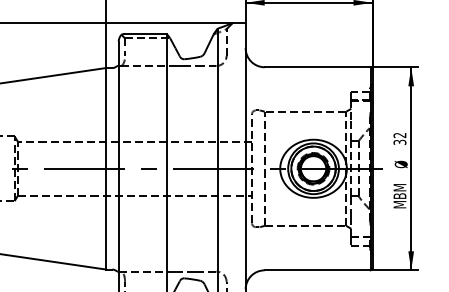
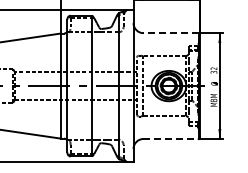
line: (318, 67) -> (171, 33), solid -> dashed
line: (318, 271) -> (171, 139), solid -> dashed

